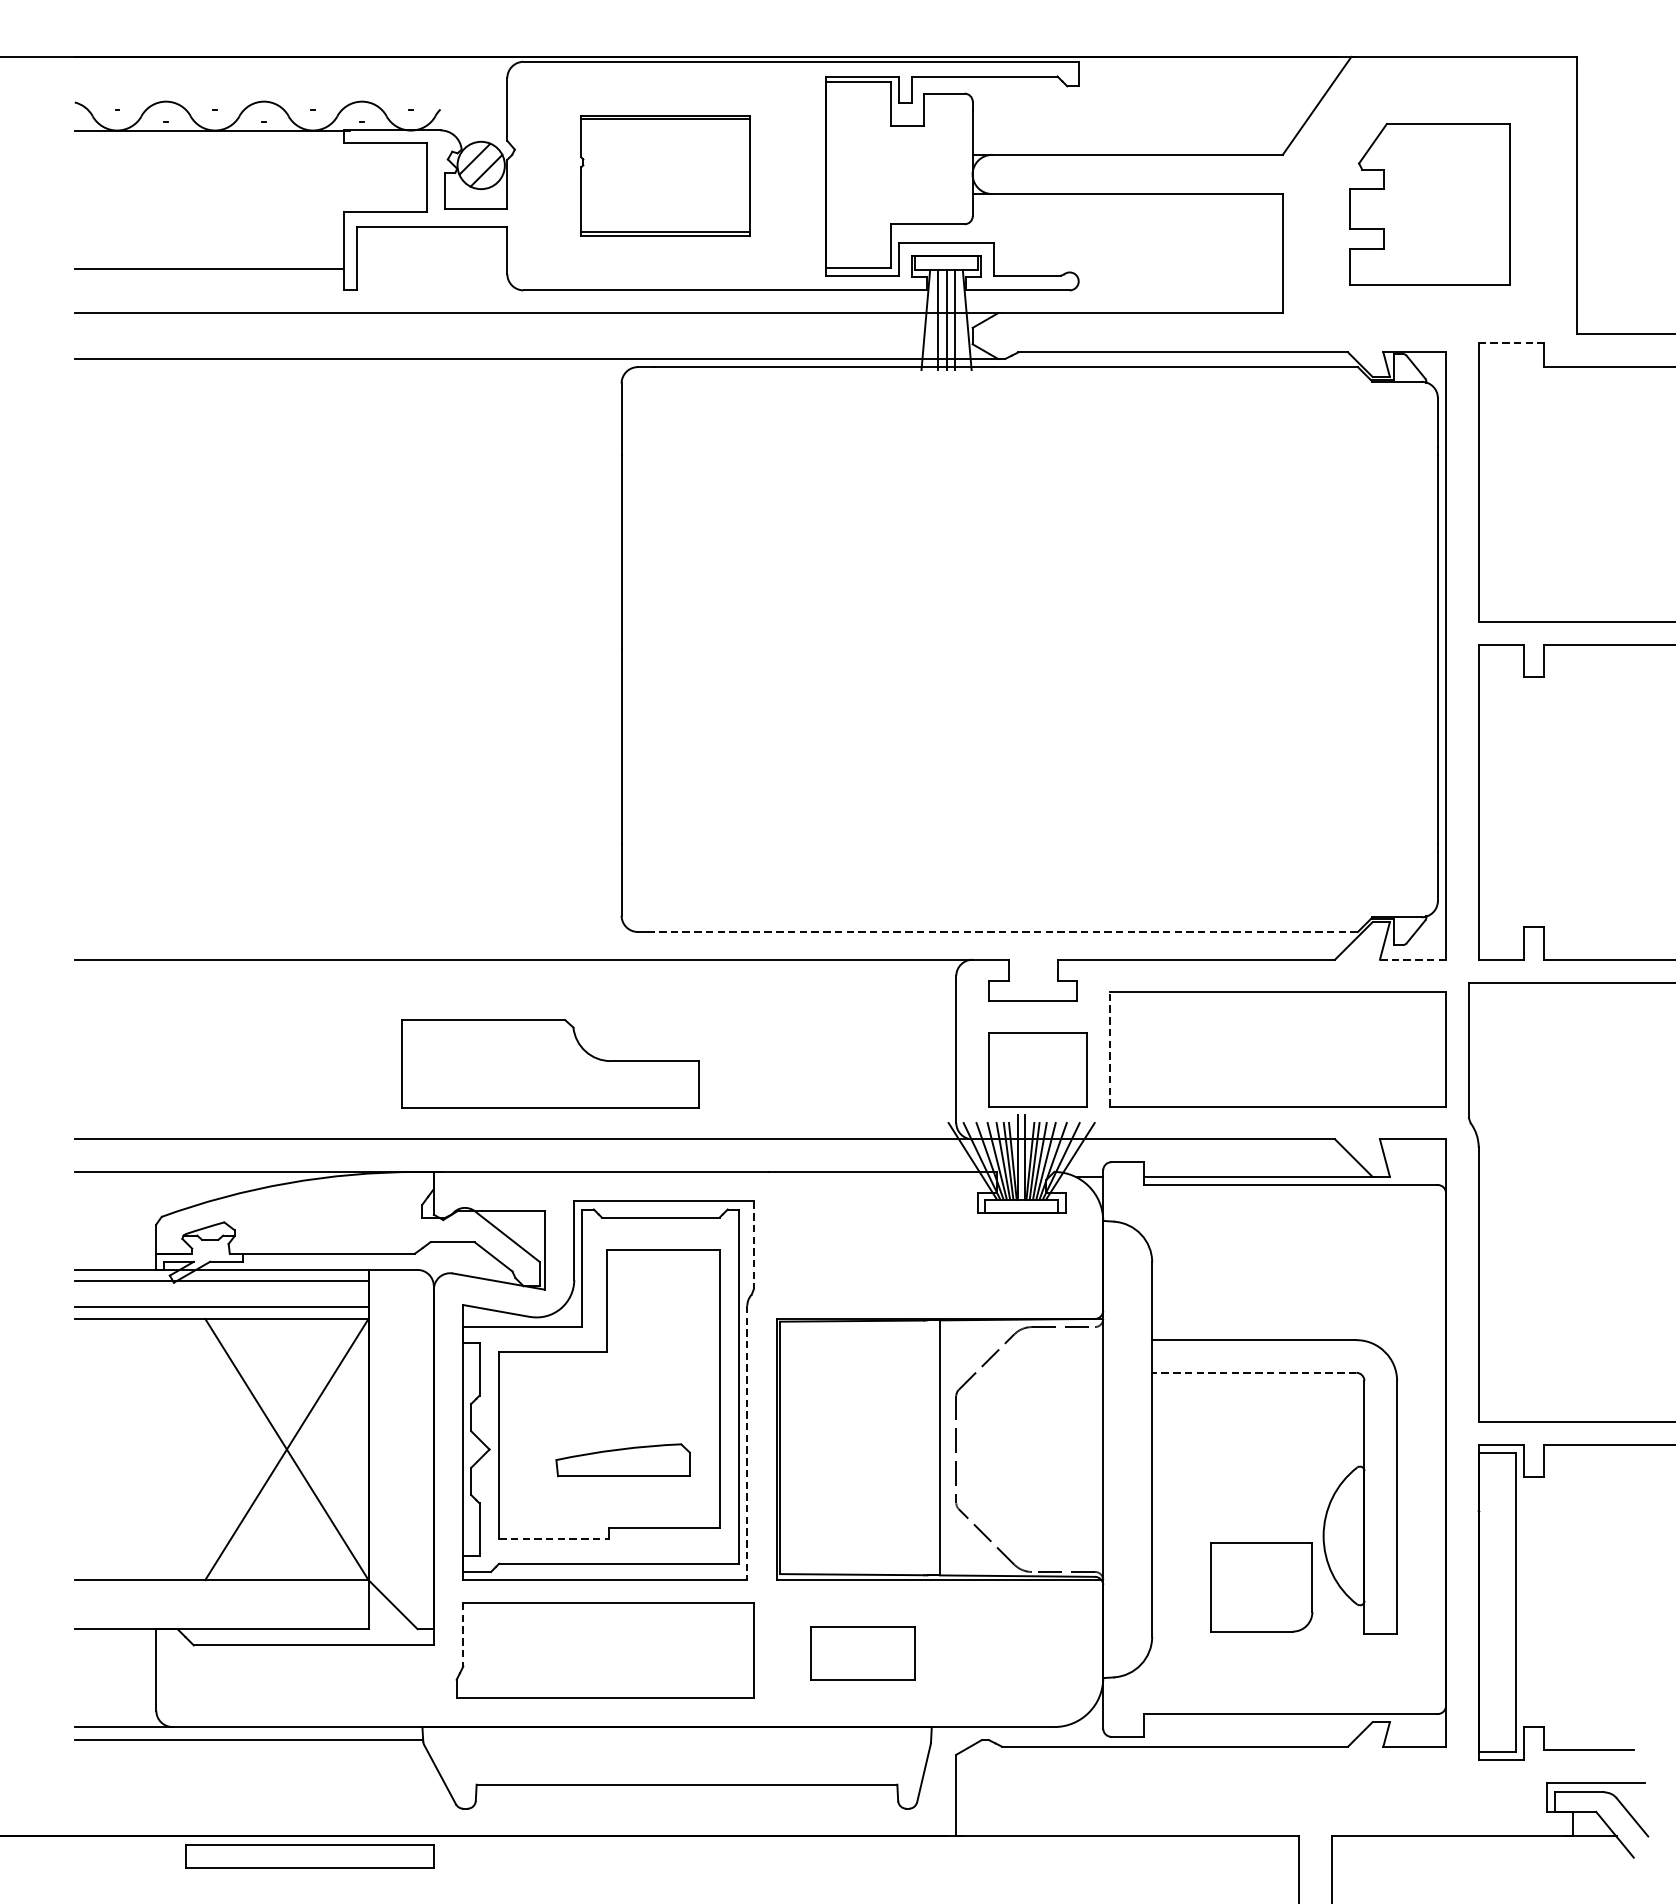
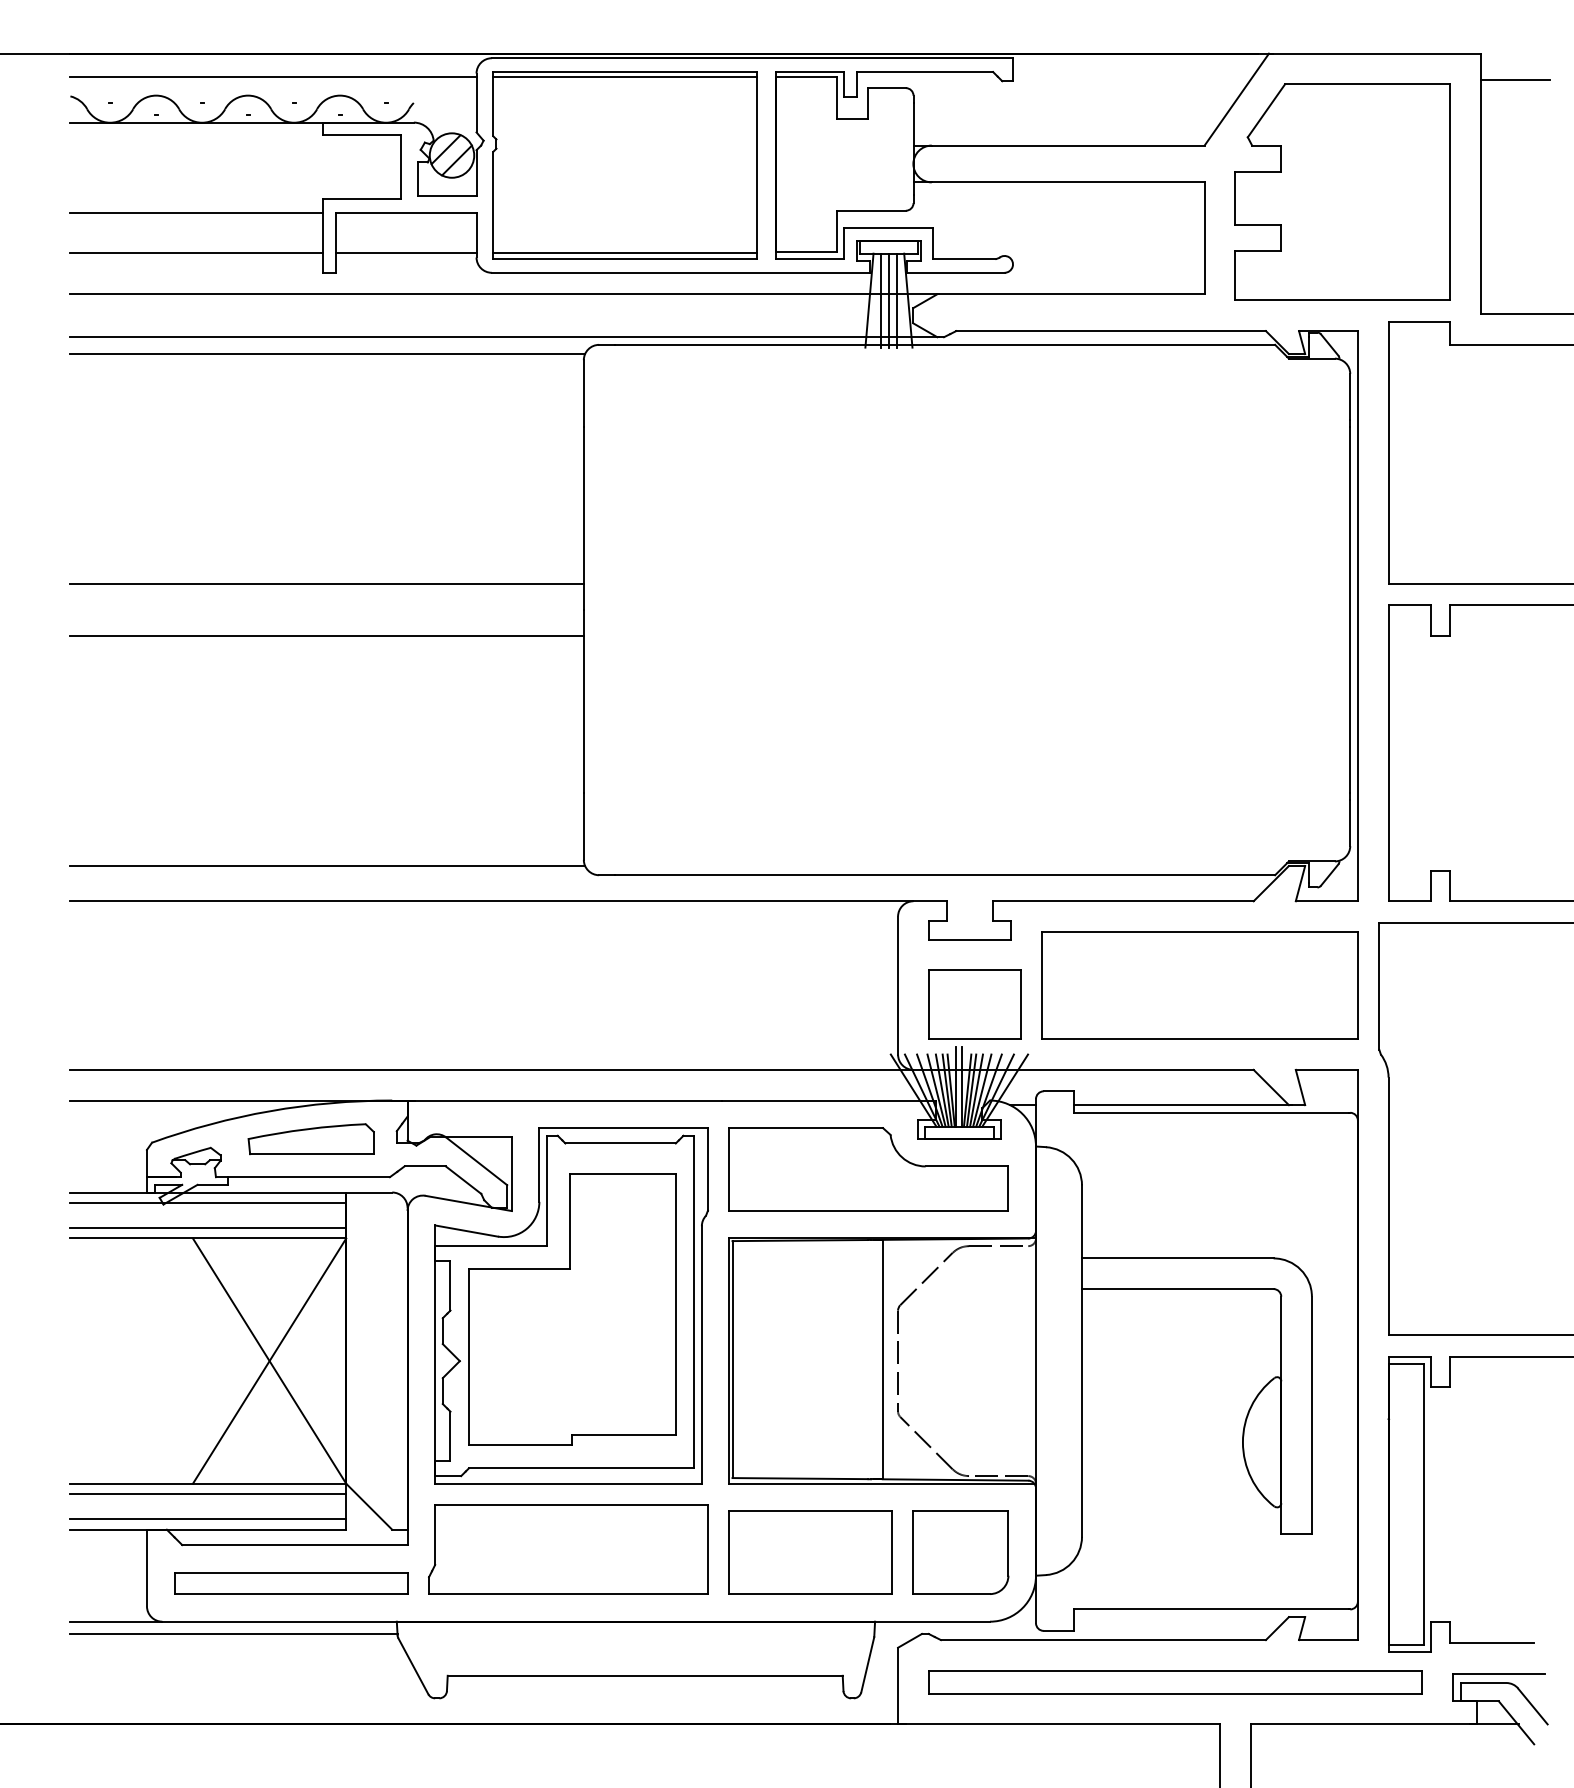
line: (291, 81) -> (273, 76), added
line: (1612, 84) -> (1514, 79), added
part: (664, 176) -> (624, 165), size x1.67
part: (1429, 203) -> (1342, 191), size x1.43
line: (209, 227) -> (196, 213), added
line: (431, 269) -> (405, 253), added
line: (1511, 342) -> (1419, 321), dashed -> solid
line: (348, 377) -> (327, 354), added
line: (347, 621) -> (326, 583), added
line: (347, 677) -> (326, 636), added
line: (348, 922) -> (327, 866), added
line: (1005, 932) -> (944, 875), dashed -> solid
line: (1412, 959) -> (1326, 901), dashed -> solid
line: (1110, 1049) -> (1042, 985), dashed -> solid
part: (549, 1064) -> (868, 1169), moved
line: (753, 1245) -> (707, 1169), dashed -> solid
line: (1253, 1373) -> (1177, 1289), dashed -> solid
line: (746, 1442) -> (701, 1354), dashed -> solid
part: (622, 1460) -> (310, 1139), moved
line: (554, 1539) -> (520, 1445), dashed -> solid
part: (1261, 1587) -> (960, 1552), moved
line: (221, 1591) -> (208, 1494), added
line: (221, 1618) -> (208, 1519), added
line: (463, 1635) -> (435, 1535), dashed -> solid
part: (863, 1653) -> (810, 1552), size x1.67
part: (1251, 1791) -> (1175, 1682), added
part: (310, 1856) -> (291, 1583), moved

